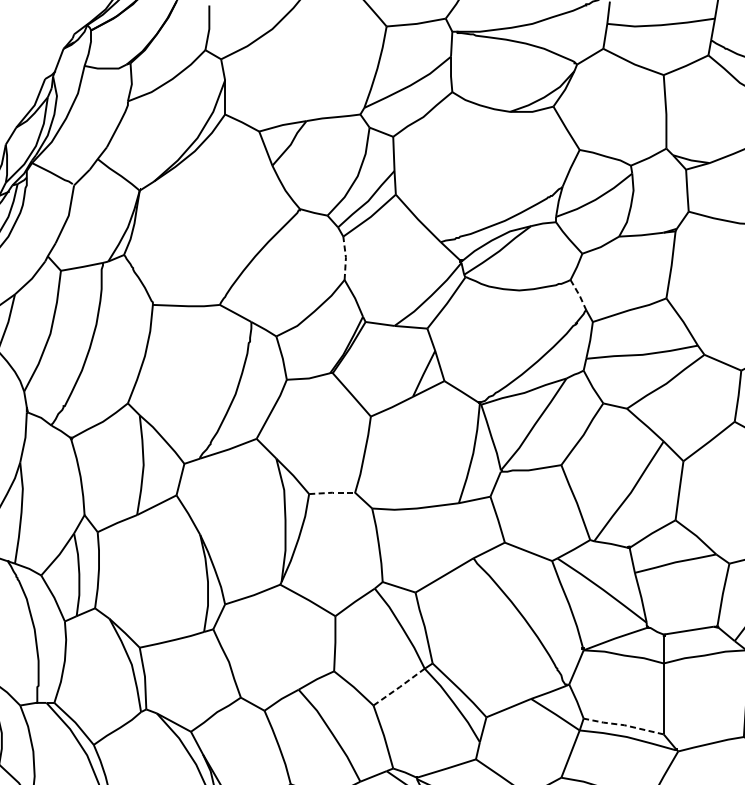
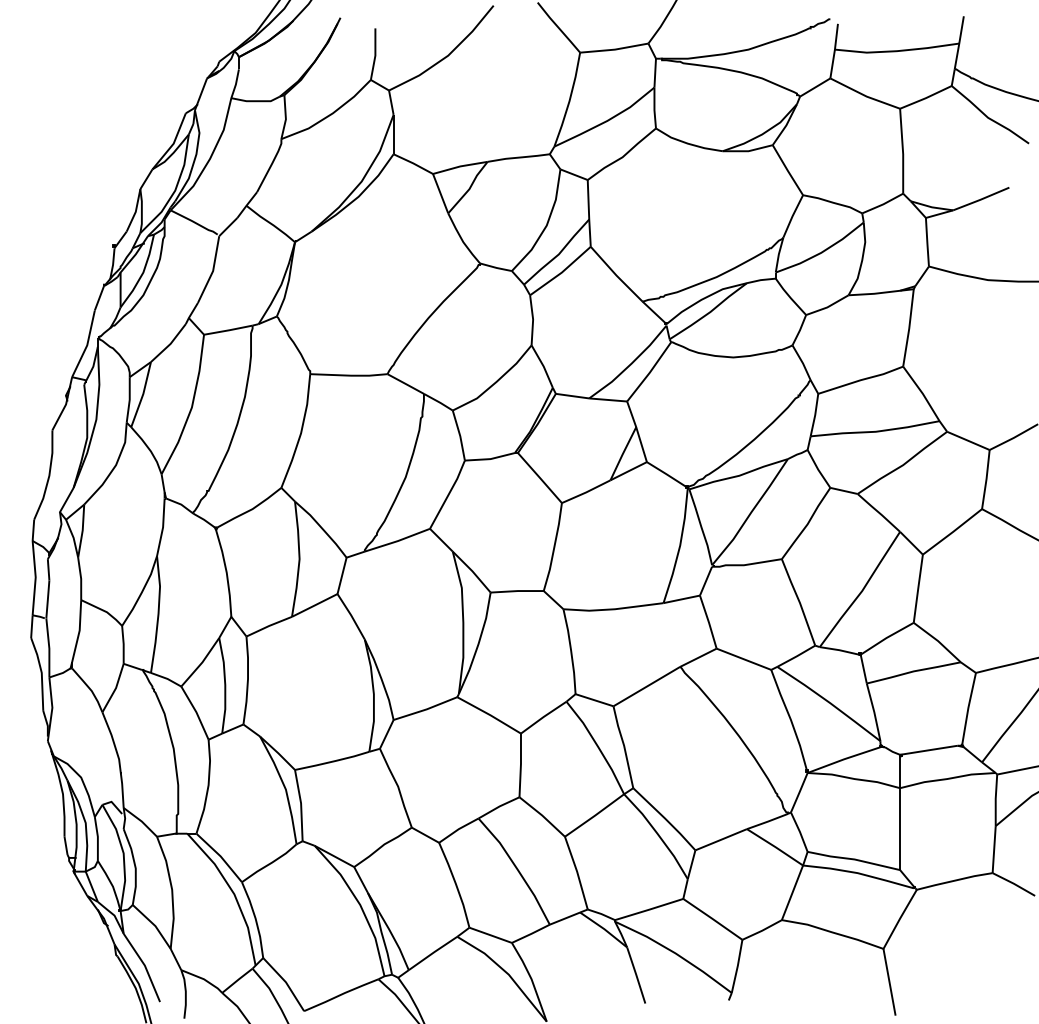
line: (346, 257) -> (533, 319), dashed -> solid
line: (579, 294) -> (802, 362), dashed -> solid
line: (332, 493) -> (517, 591), dashed -> solid
line: (399, 687) -> (595, 815), dashed -> solid
line: (623, 725) -> (853, 859), dashed -> solid

